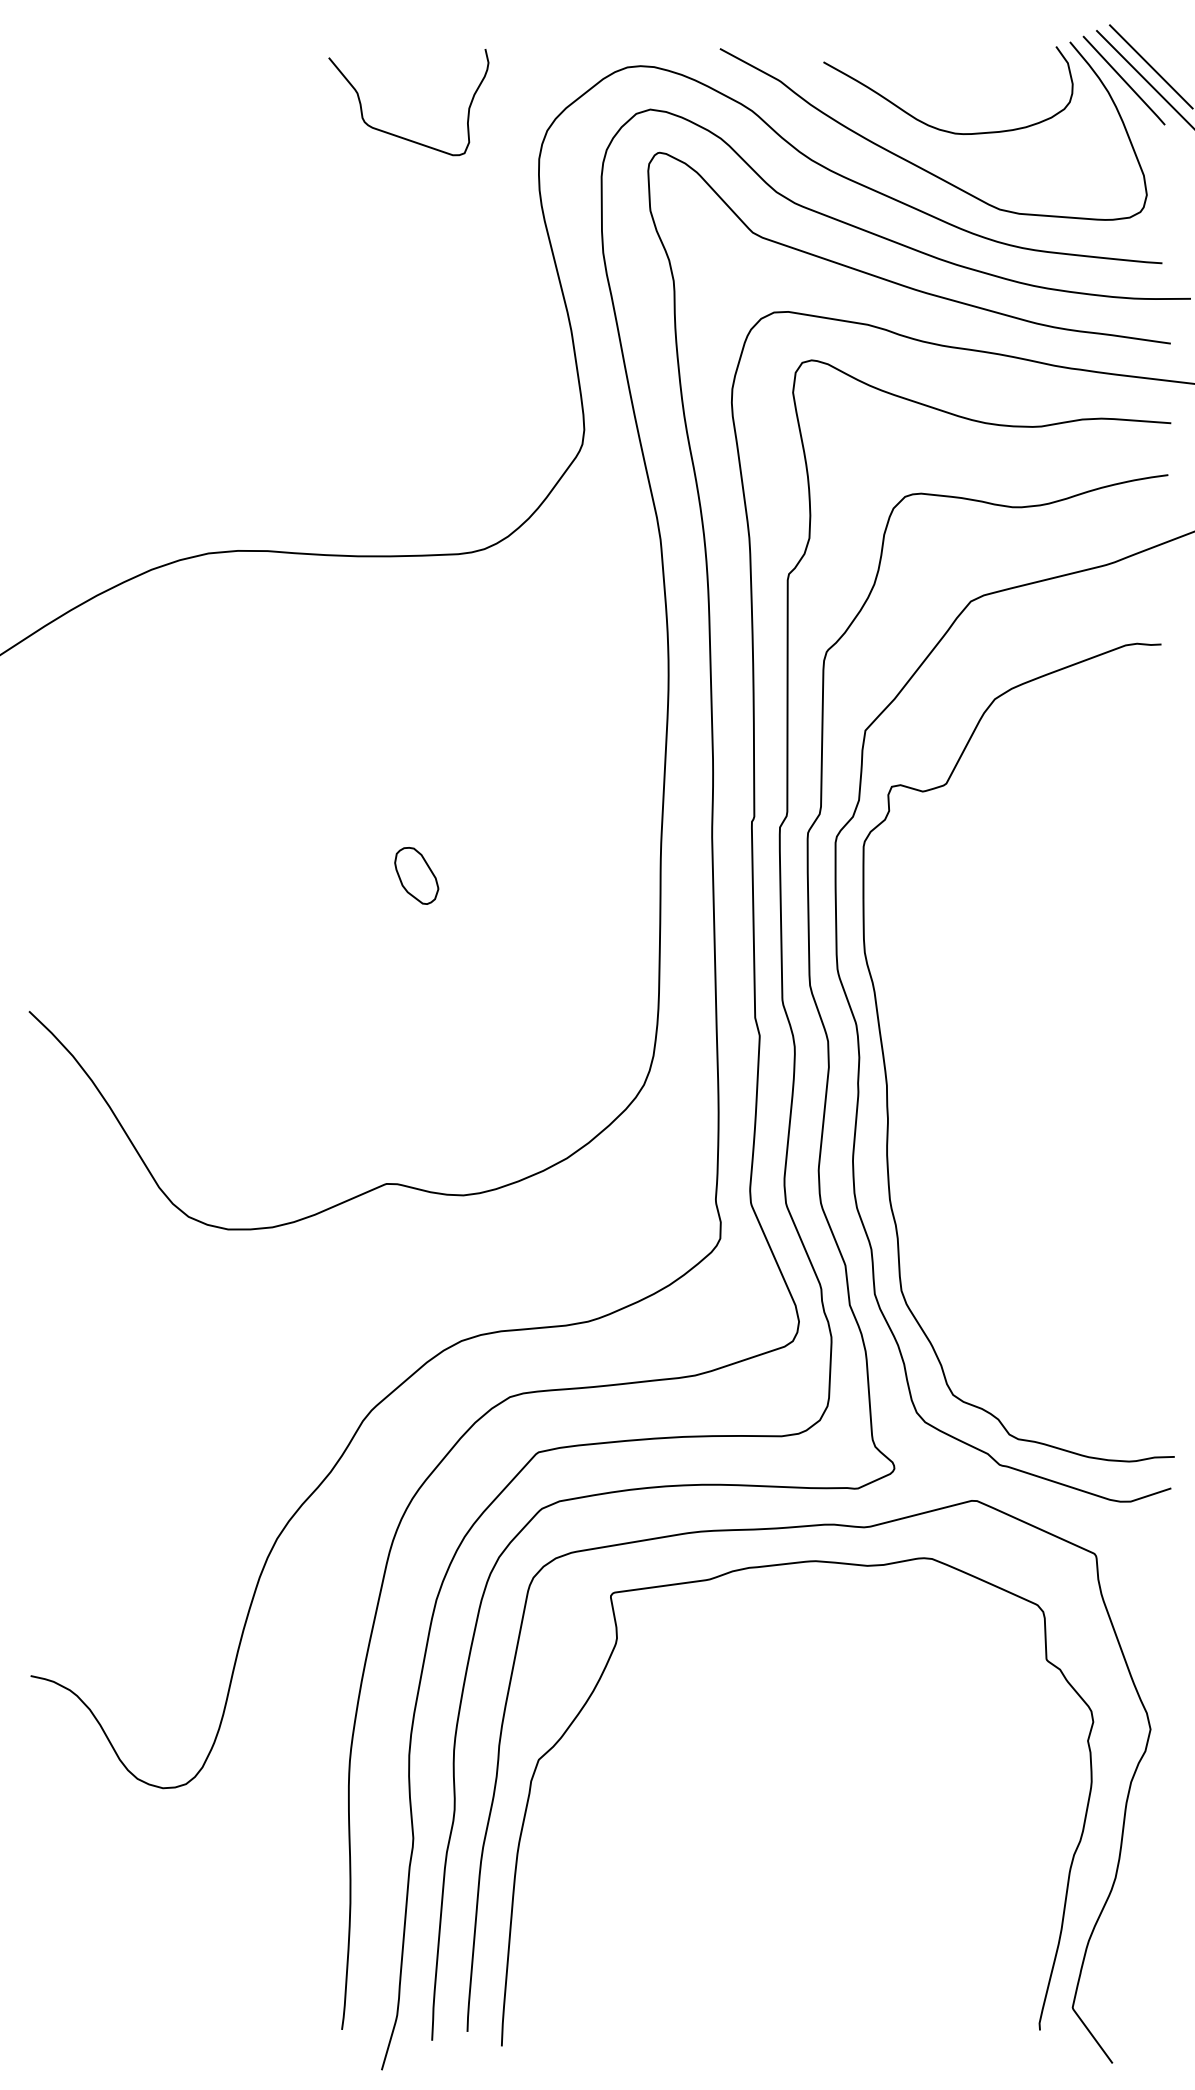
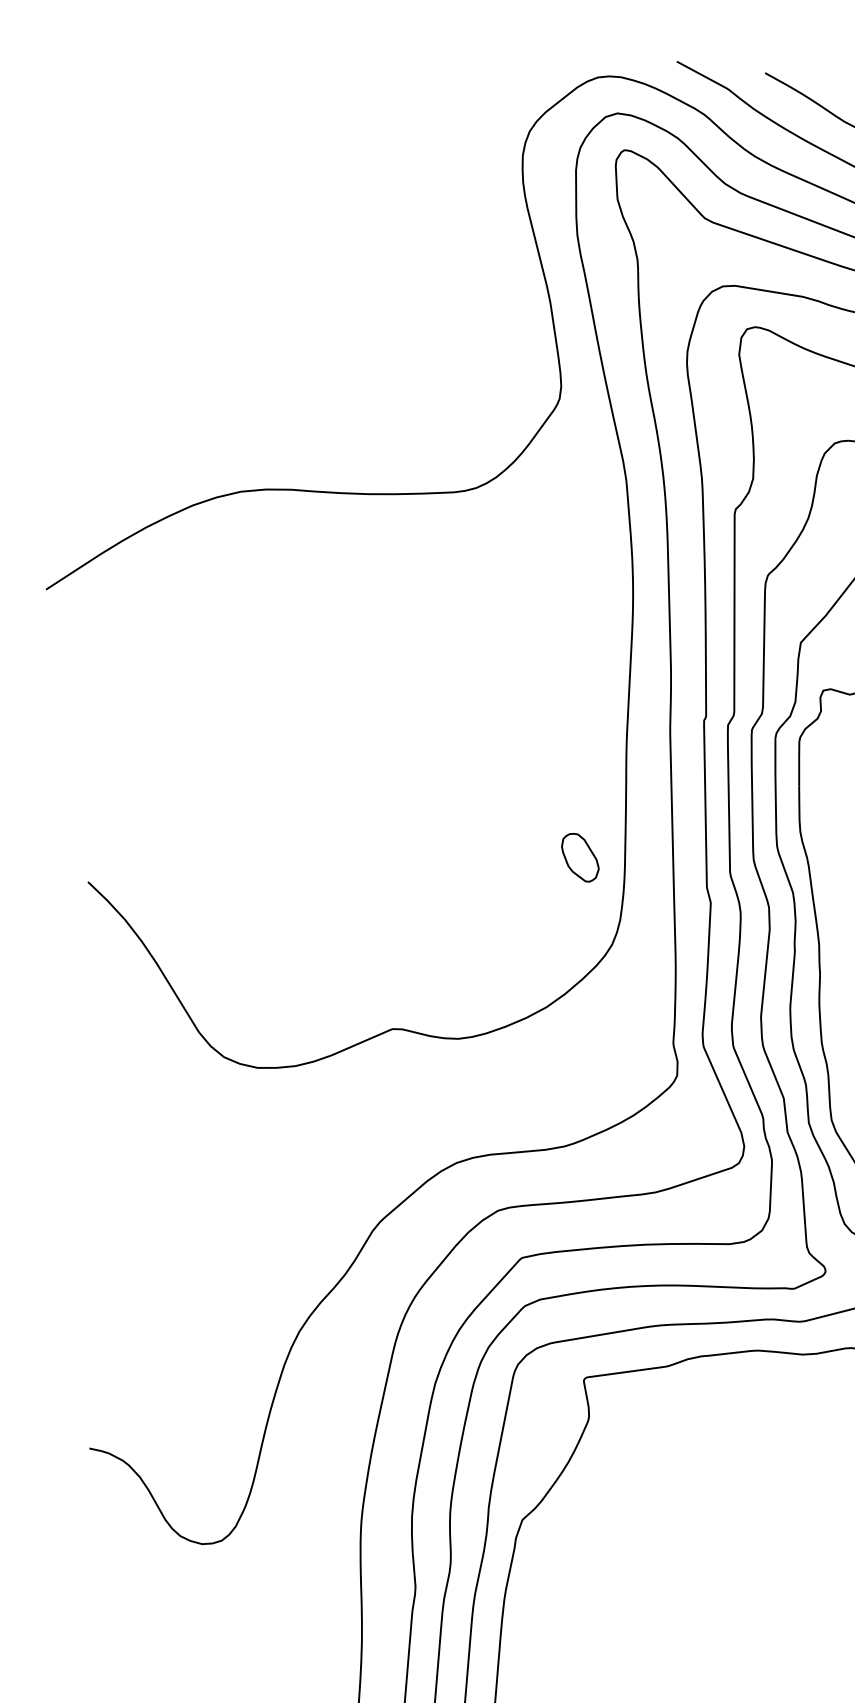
curve: (398, 135) -> (402, 135), removed
part: (416, 875) -> (580, 857), moved

